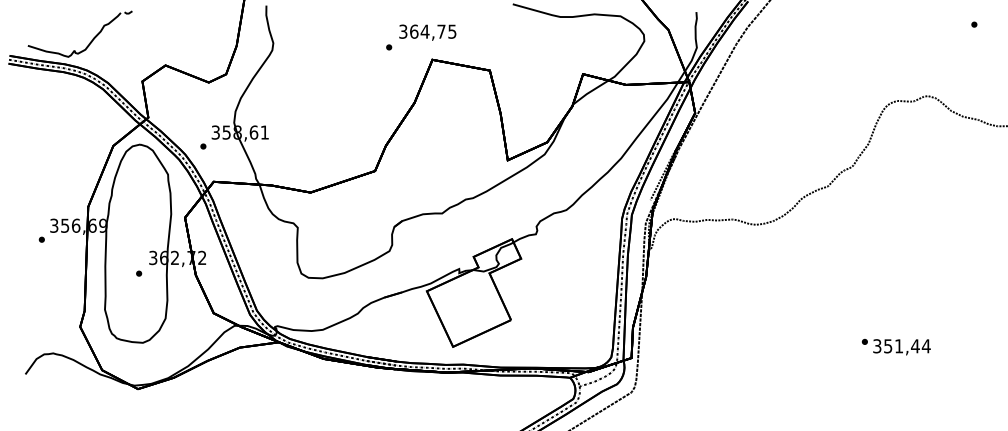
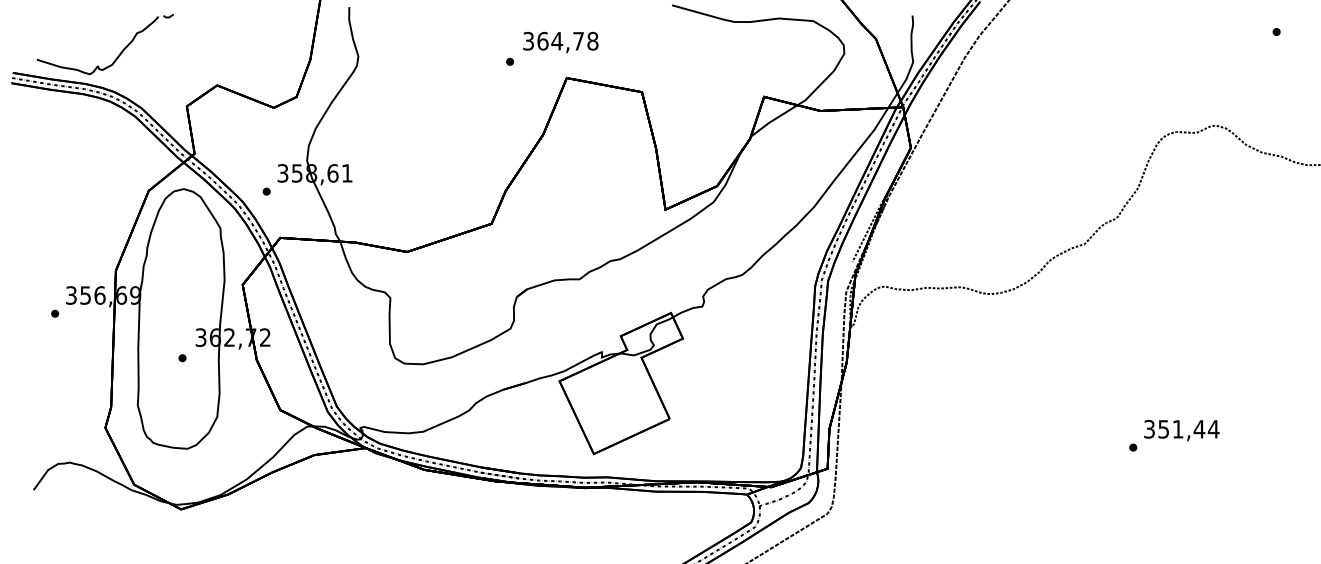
text: (452, 31) -> (592, 40), 364,75 -> 364,78
text: (901, 347) -> (1181, 430), moved

